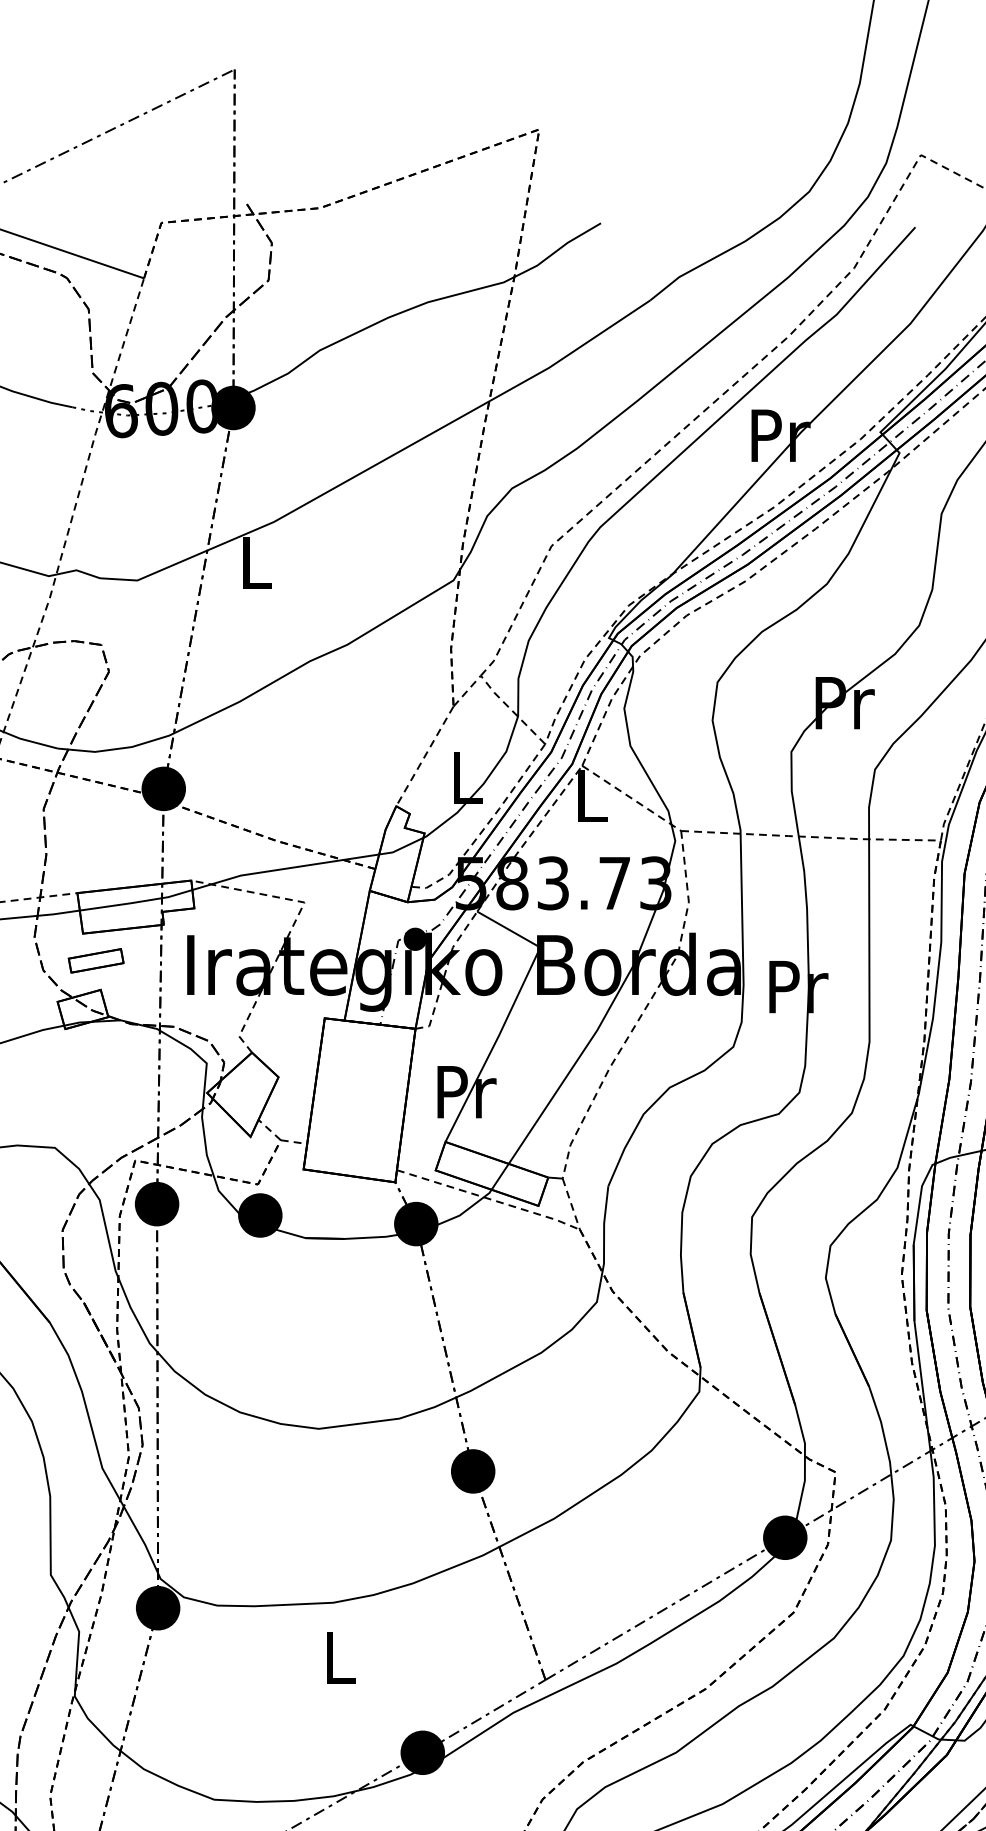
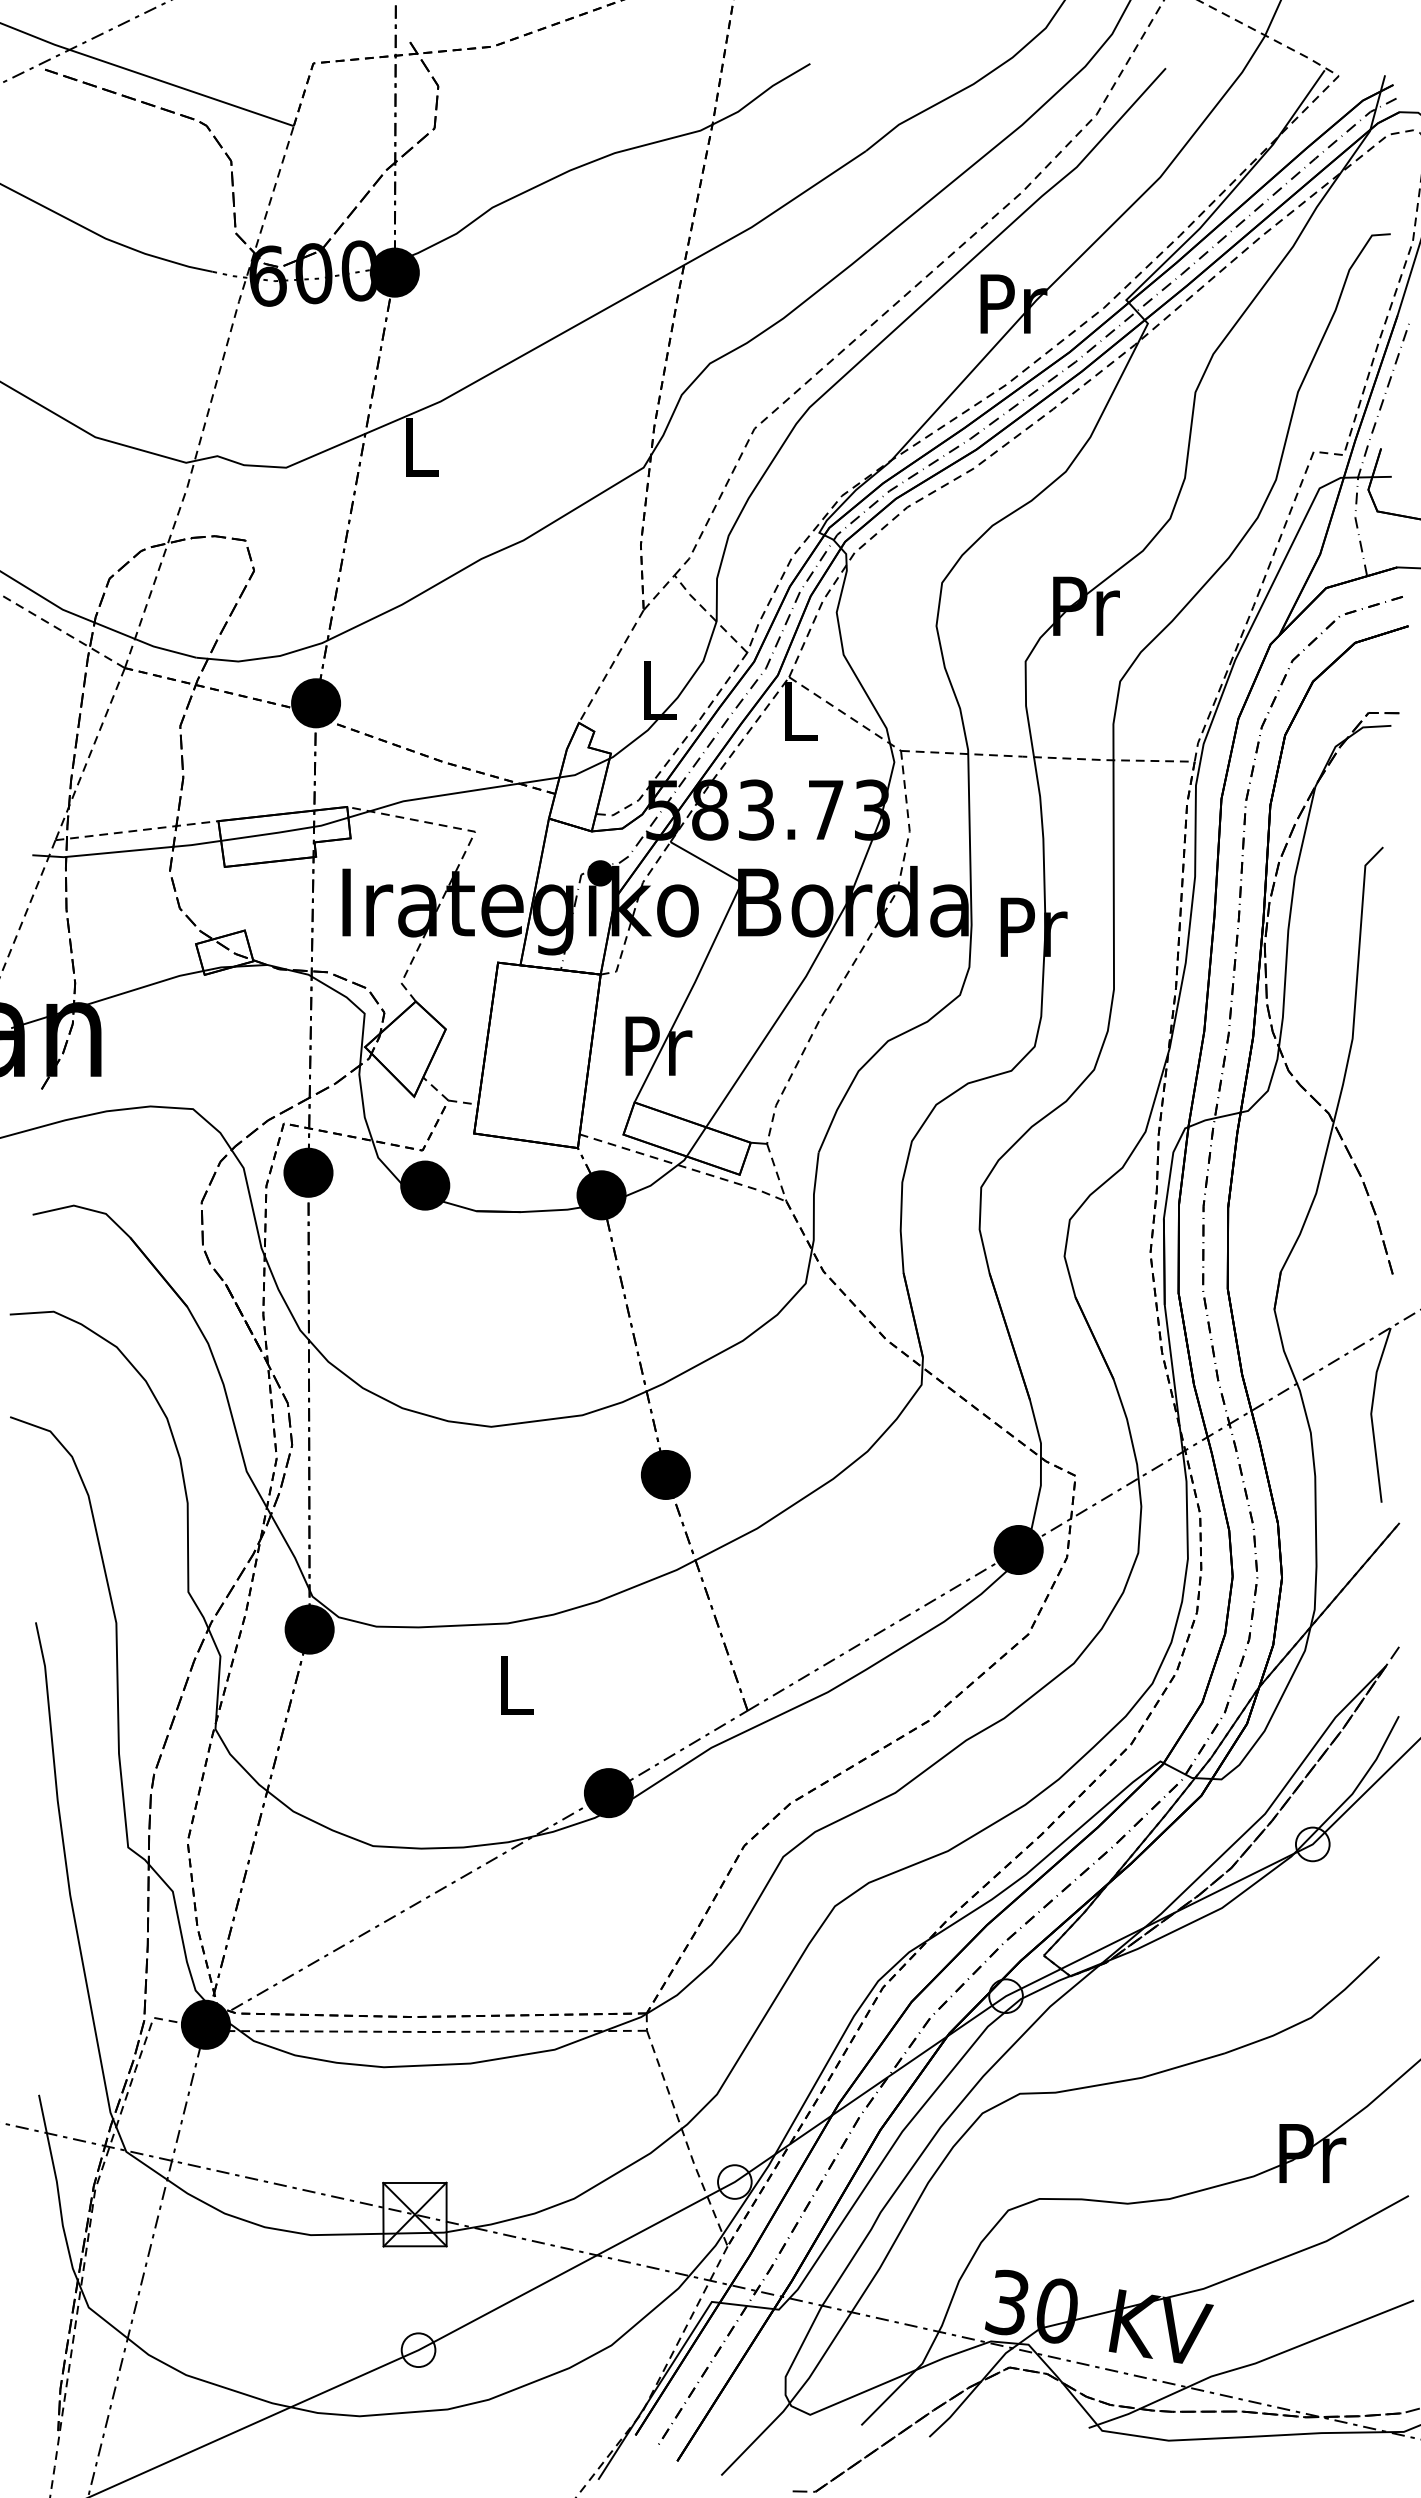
part: (96, 960) -> (239, 897), removed

